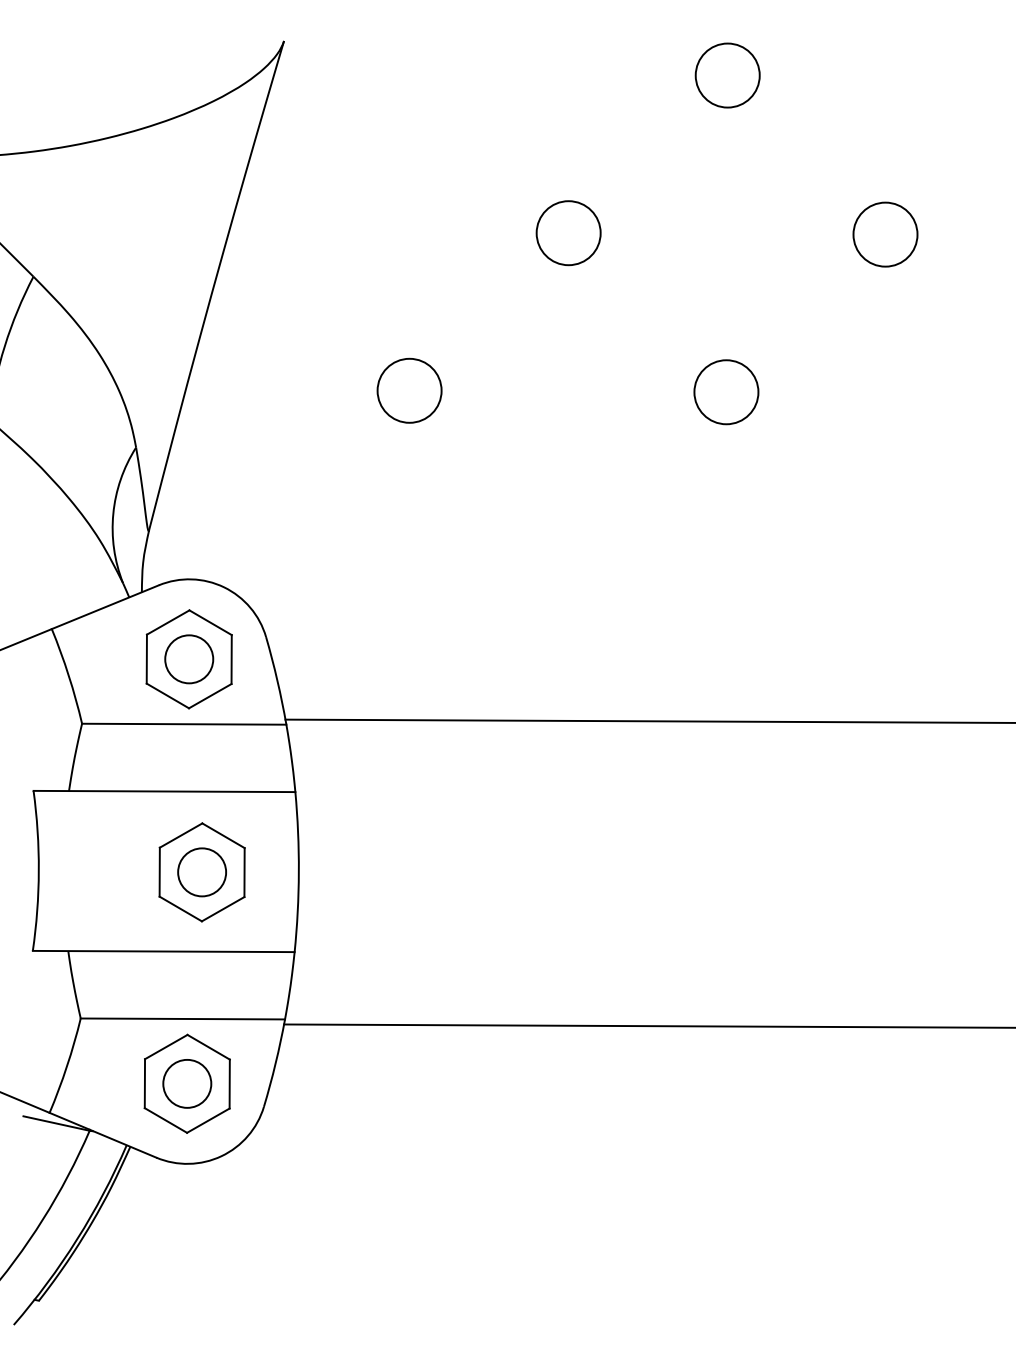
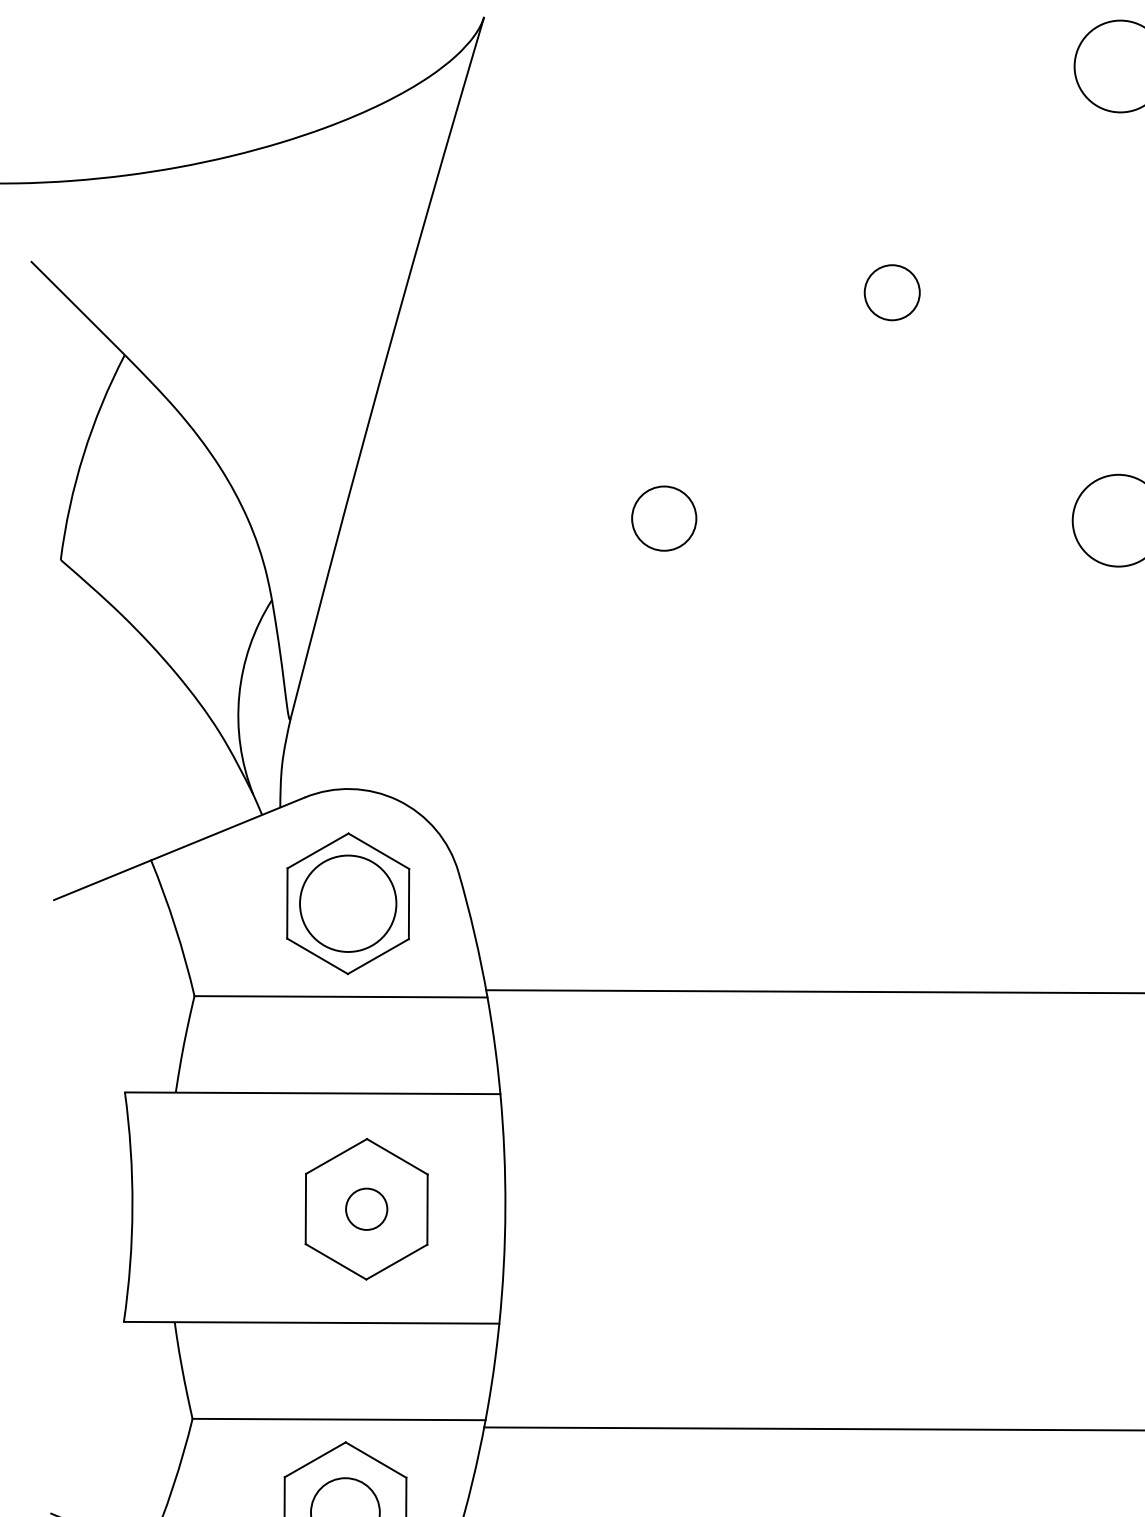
circle: (568, 233) -> (892, 293), size x0.6
circle: (409, 390) -> (664, 518), size x0.7
circle: (189, 659) -> (348, 903), size x1.4
circle: (202, 872) -> (367, 1209), size x0.6

